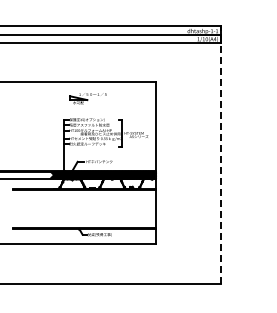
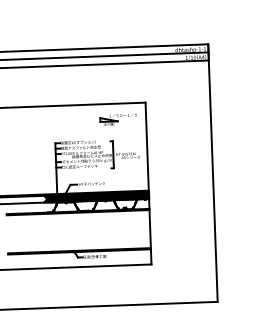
part: (87, 98) -> (117, 119), moved
line: (220, 155) -> (212, 173), dashed -> solid

